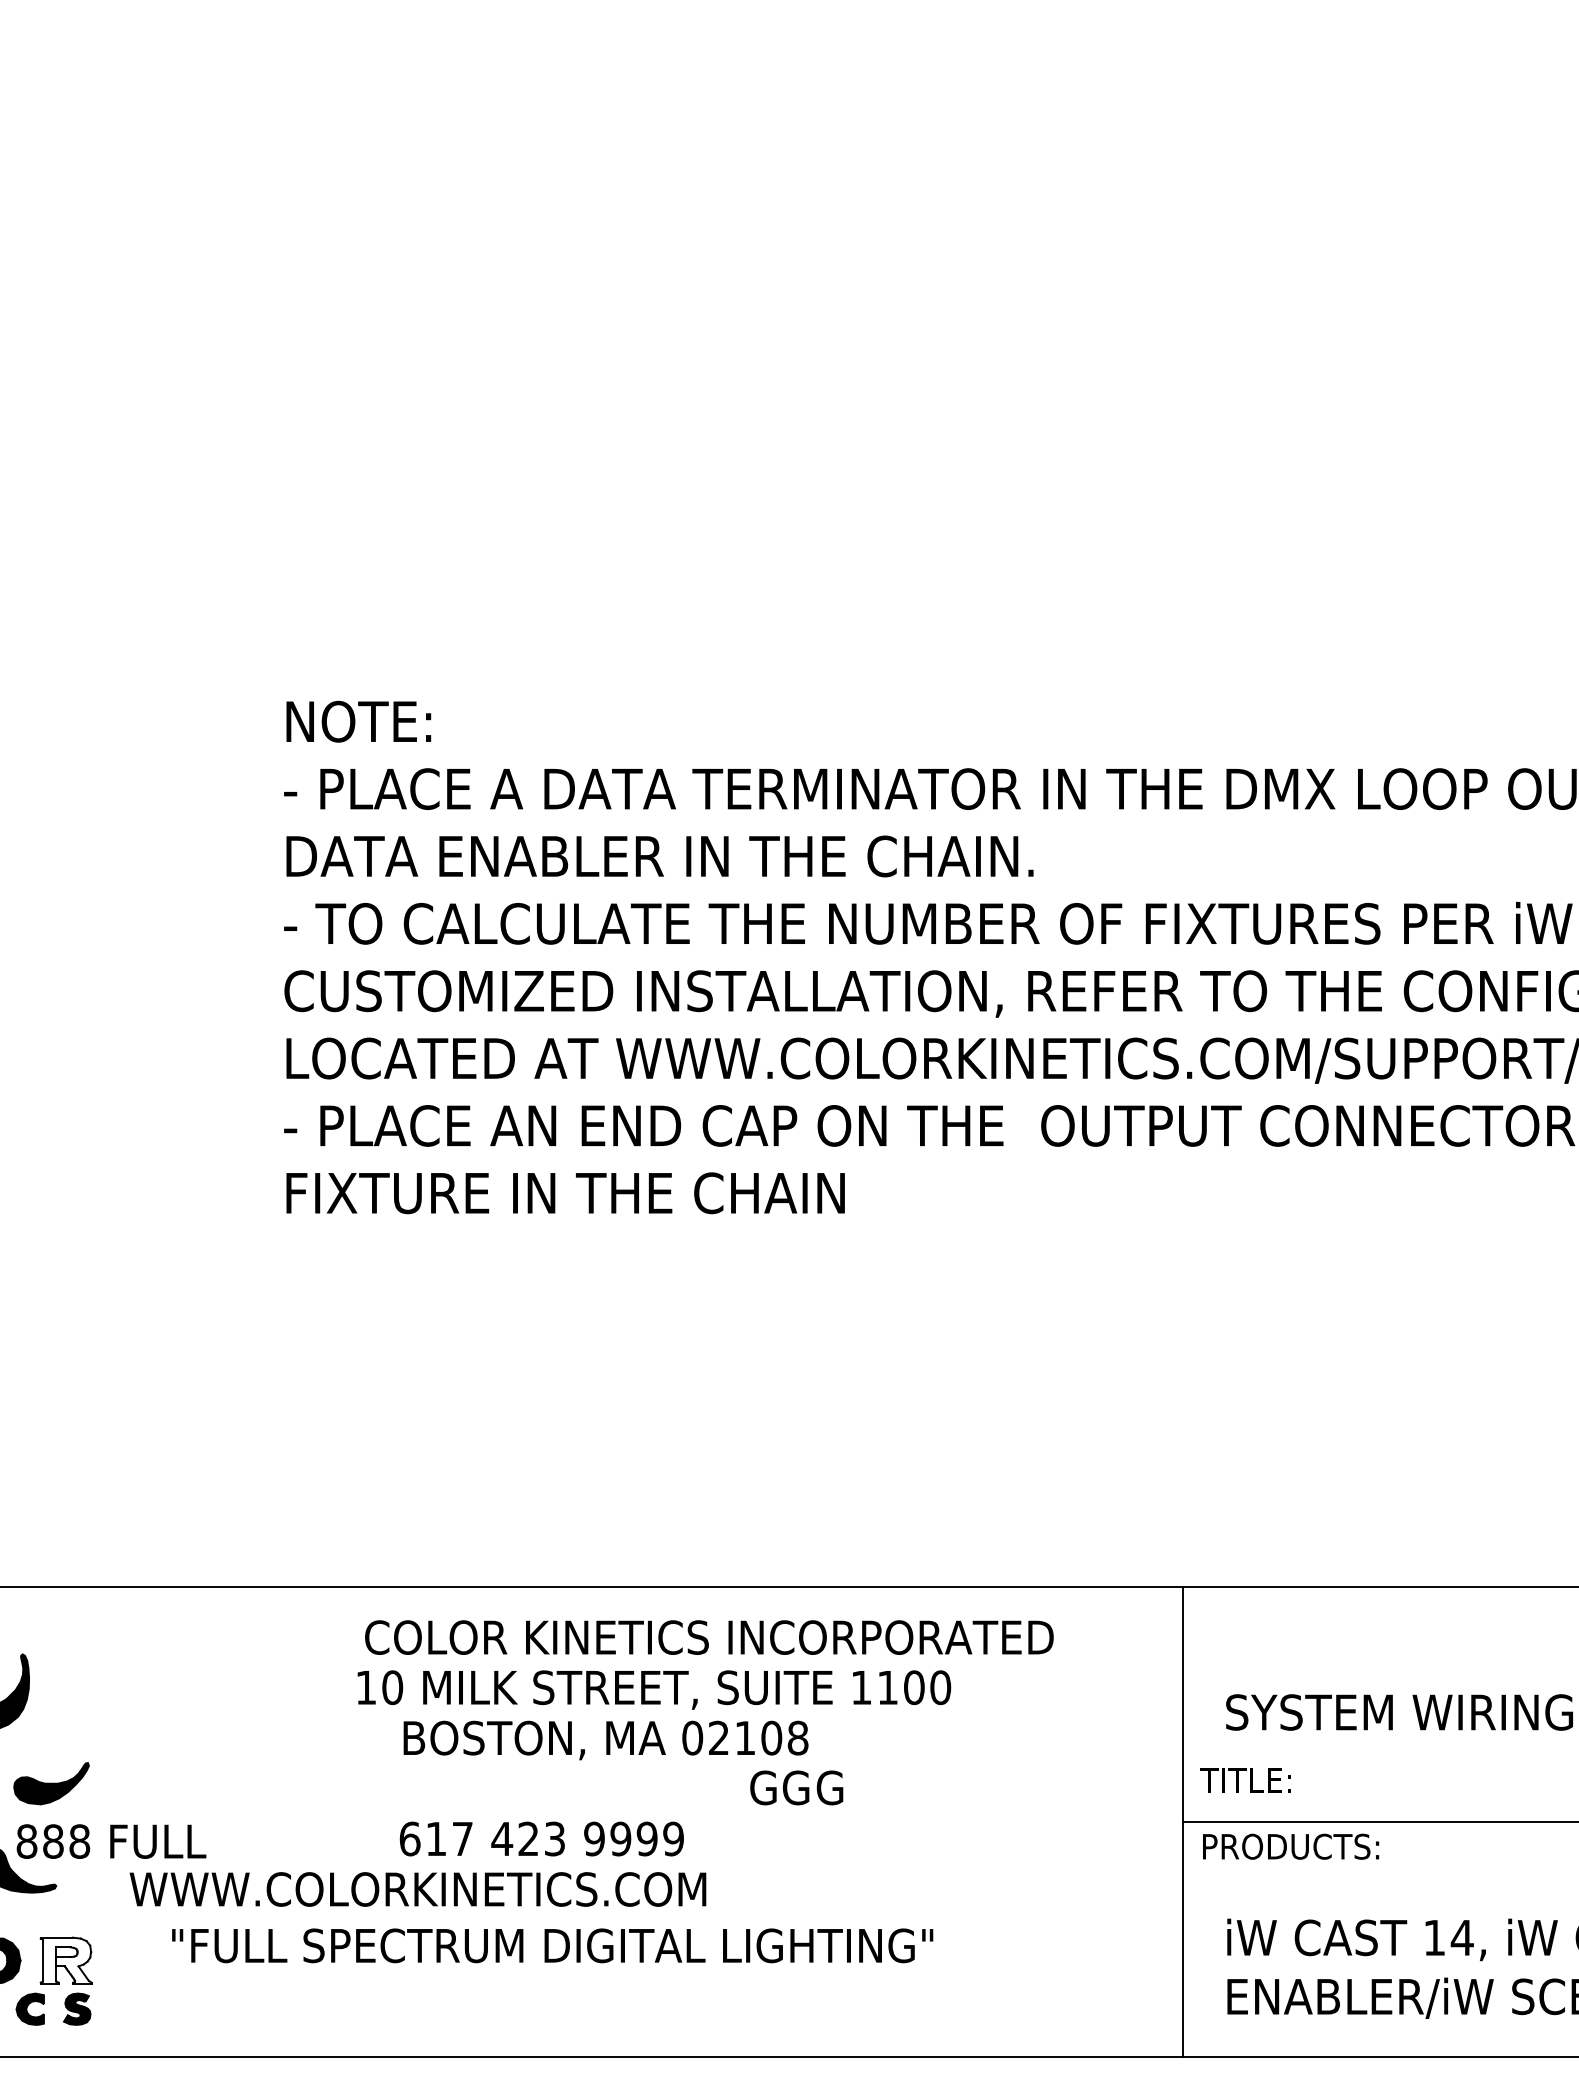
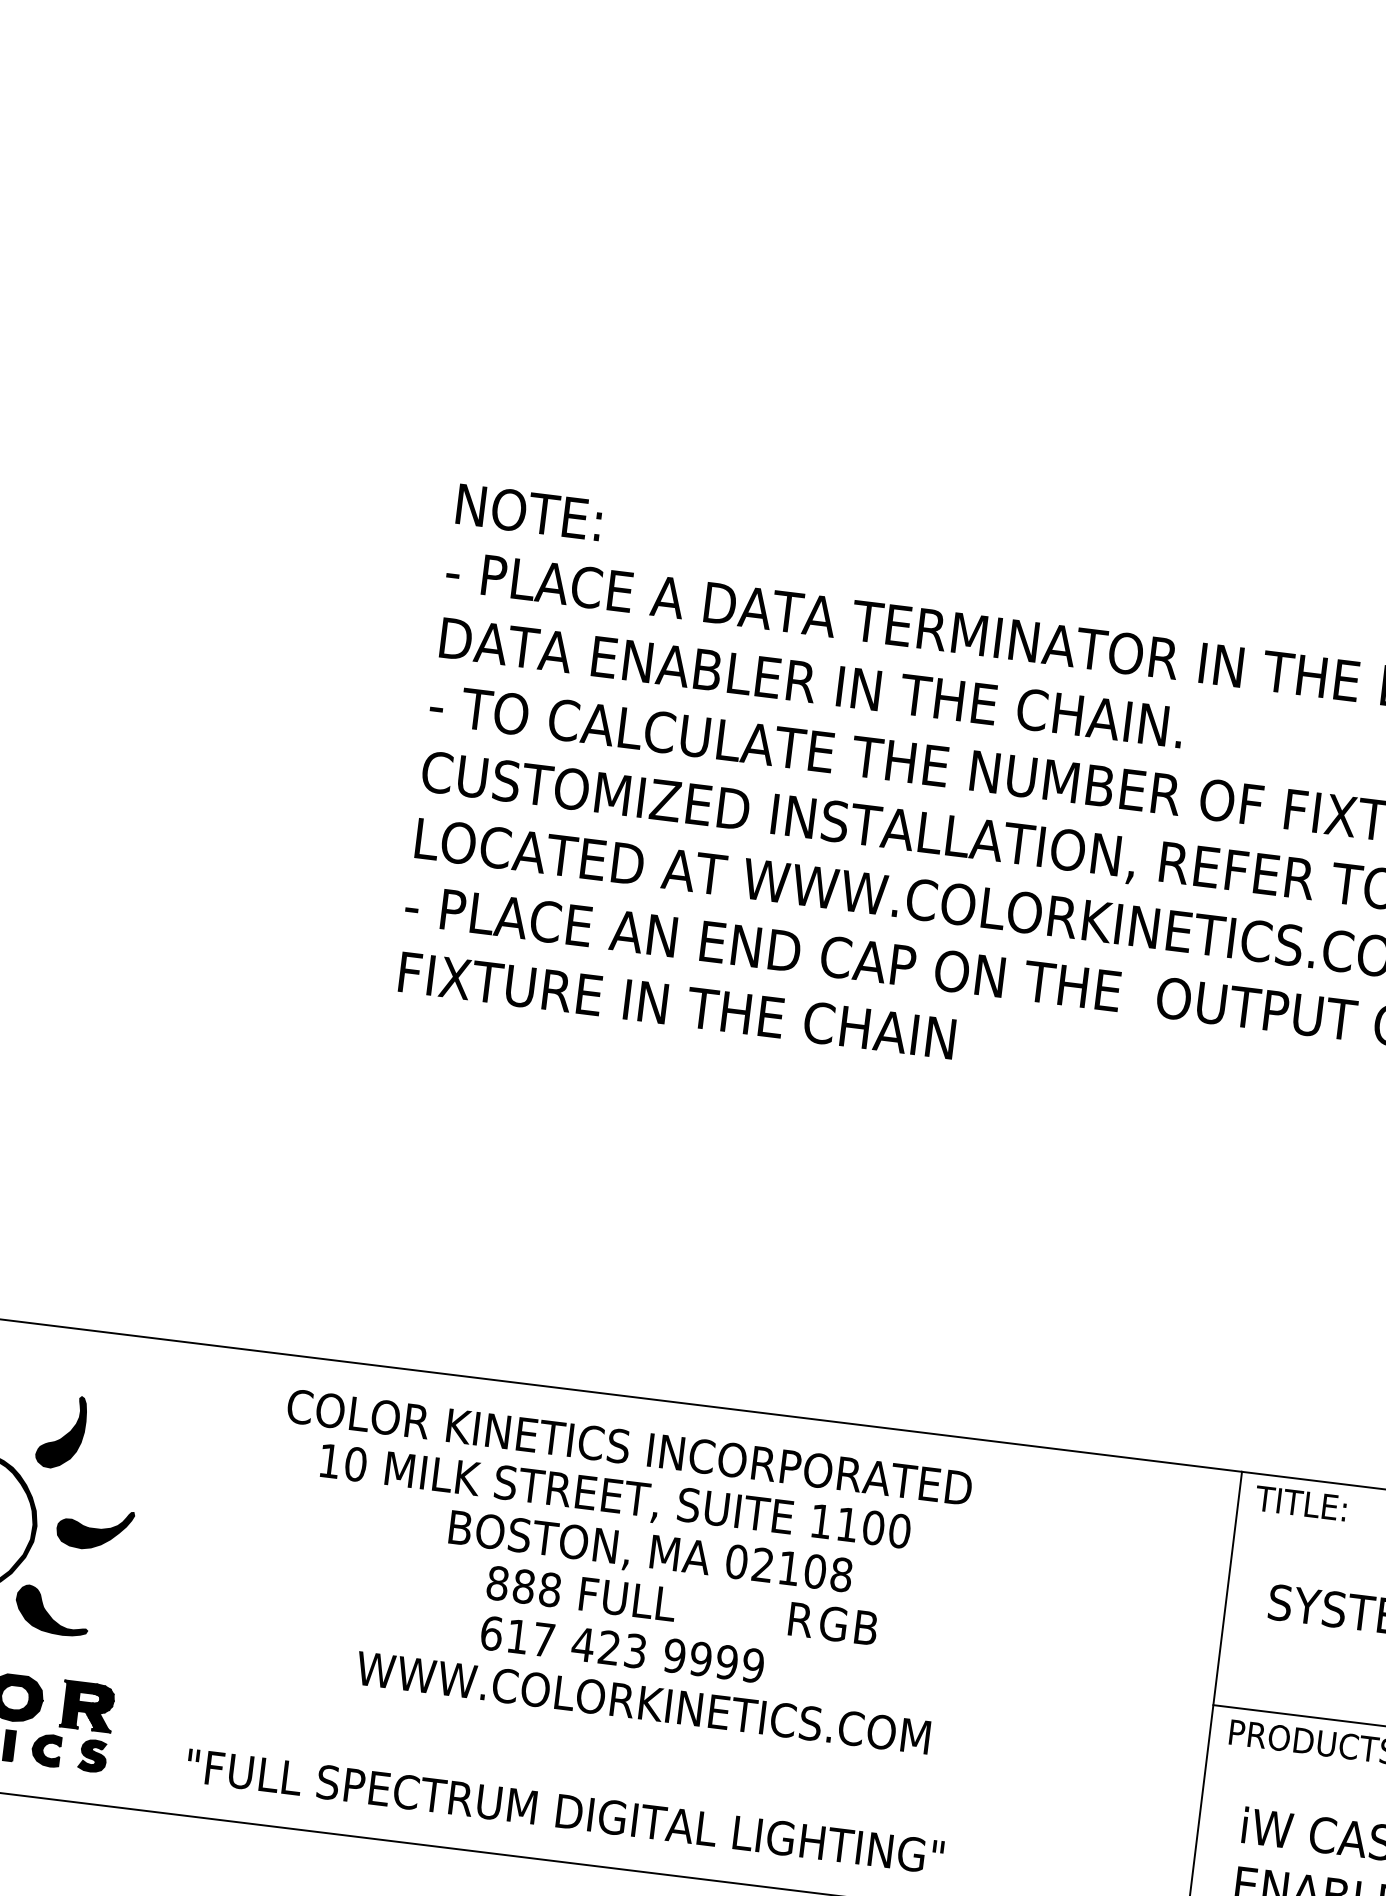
text: (709, 1637) -> (629, 1447), moved
text: (654, 1689) -> (615, 1498), moved
text: (1245, 1780) -> (1301, 1503), moved
text: (763, 1787) -> (801, 1619), G -> R
text: (829, 1787) -> (866, 1627), G -> B
text: (541, 1838) -> (622, 1648), moved
text: (111, 1841) -> (581, 1593), moved
text: (417, 1889) -> (642, 1702), moved
text: (552, 1945) -> (565, 1811), moved
fill: (65, 1960) -> (87, 1706), added

